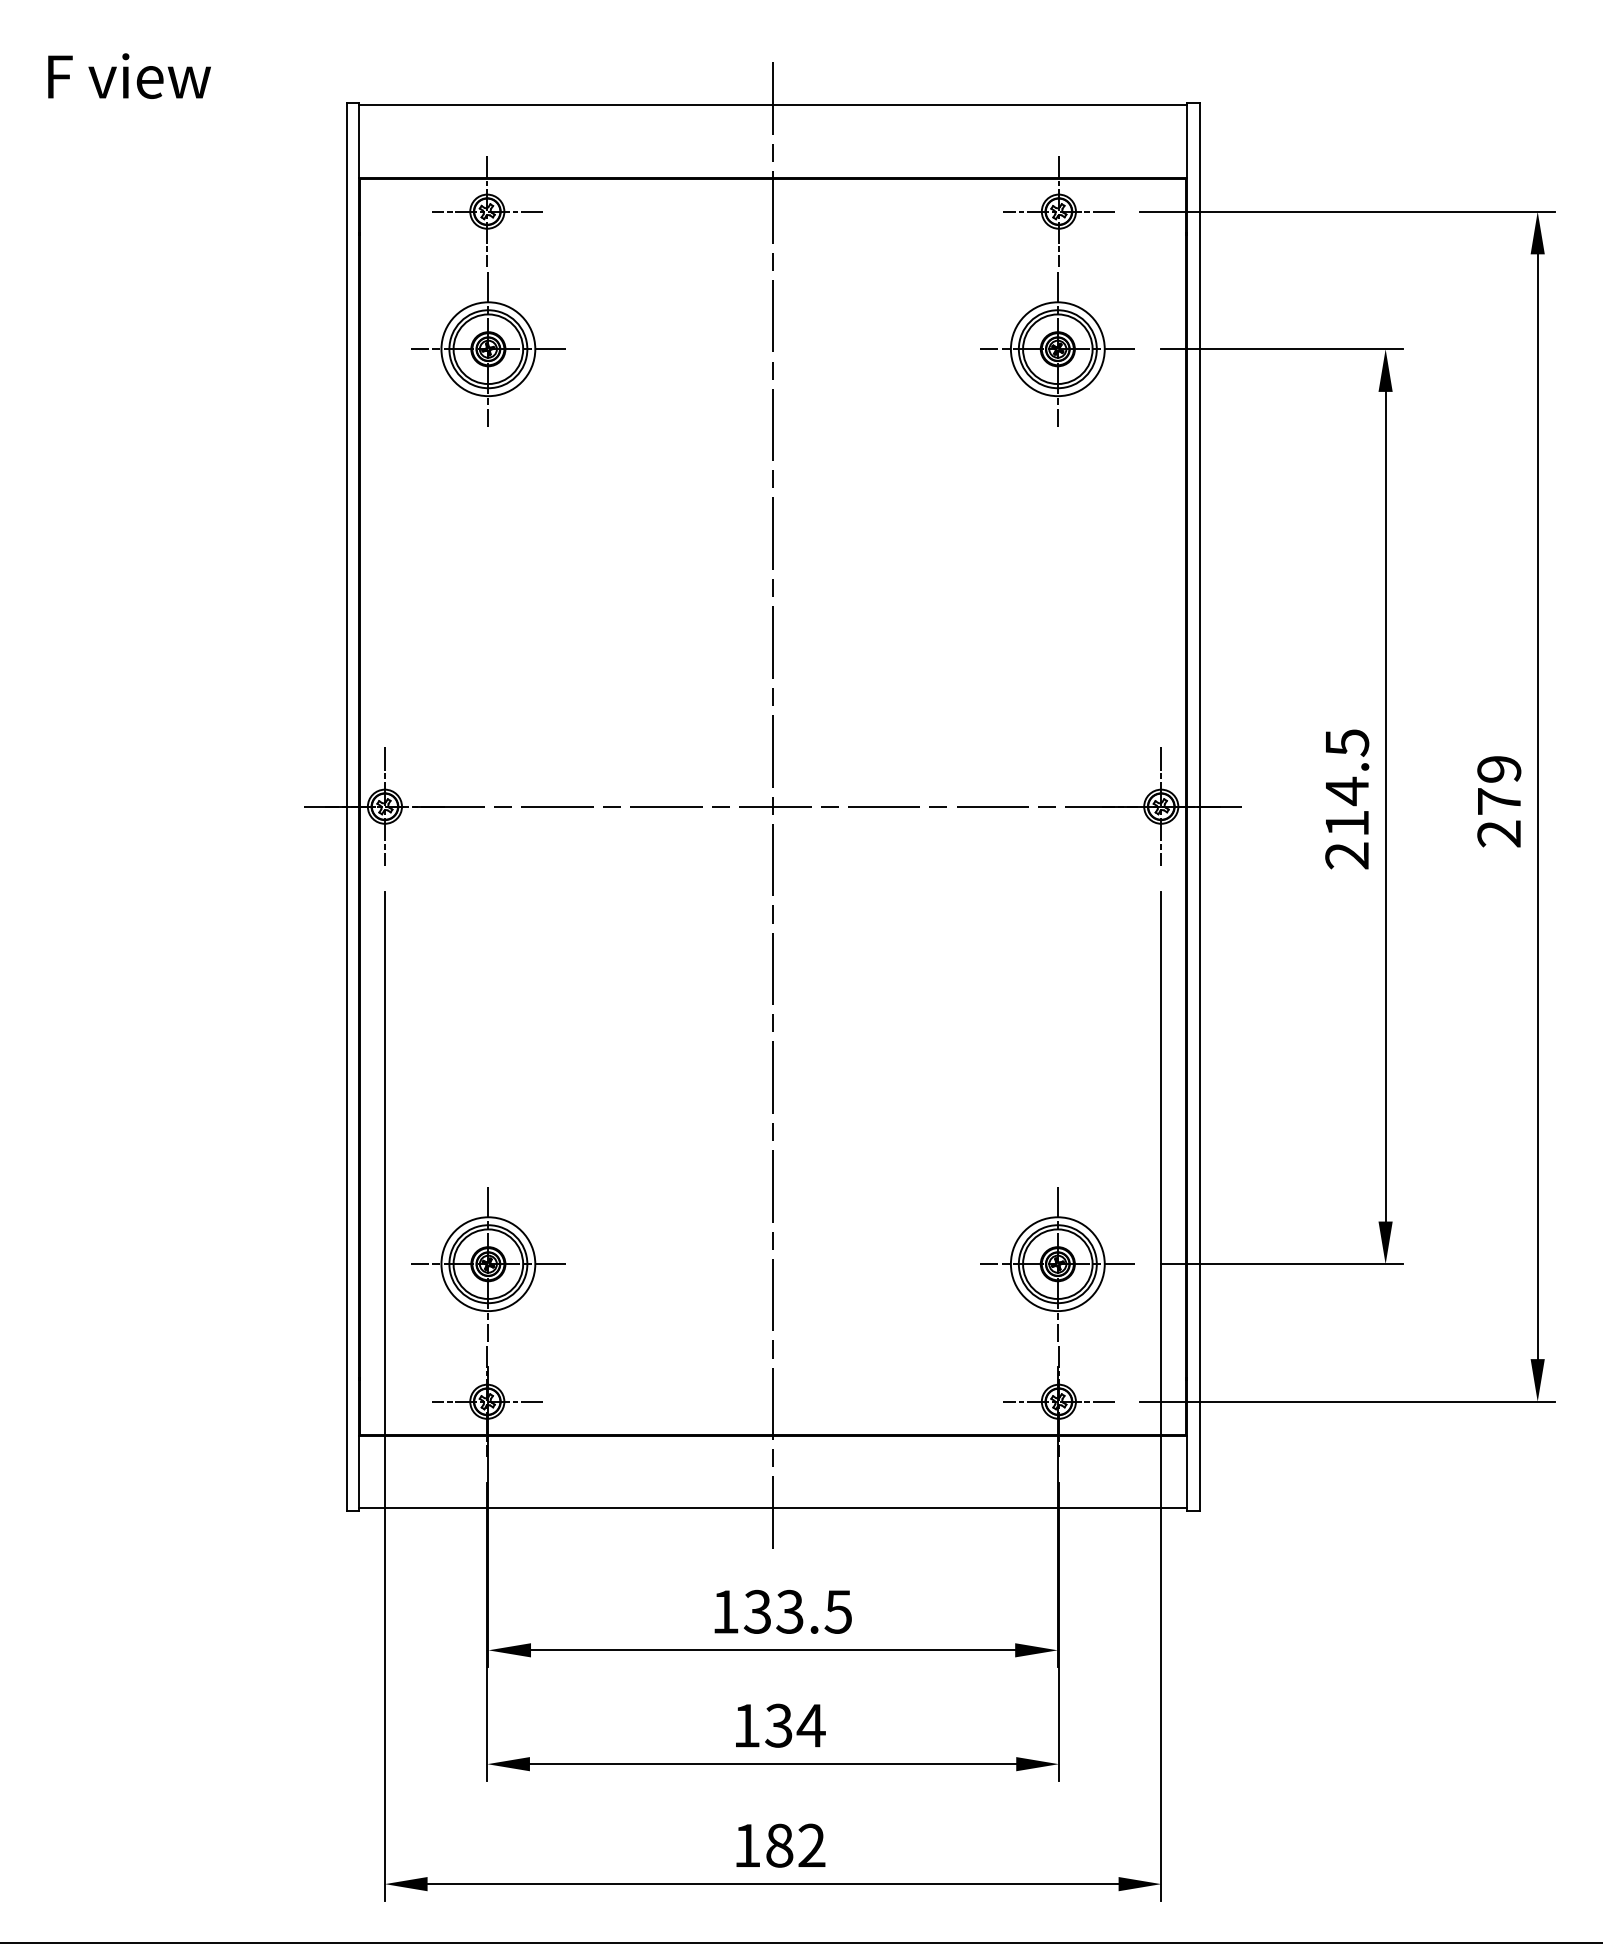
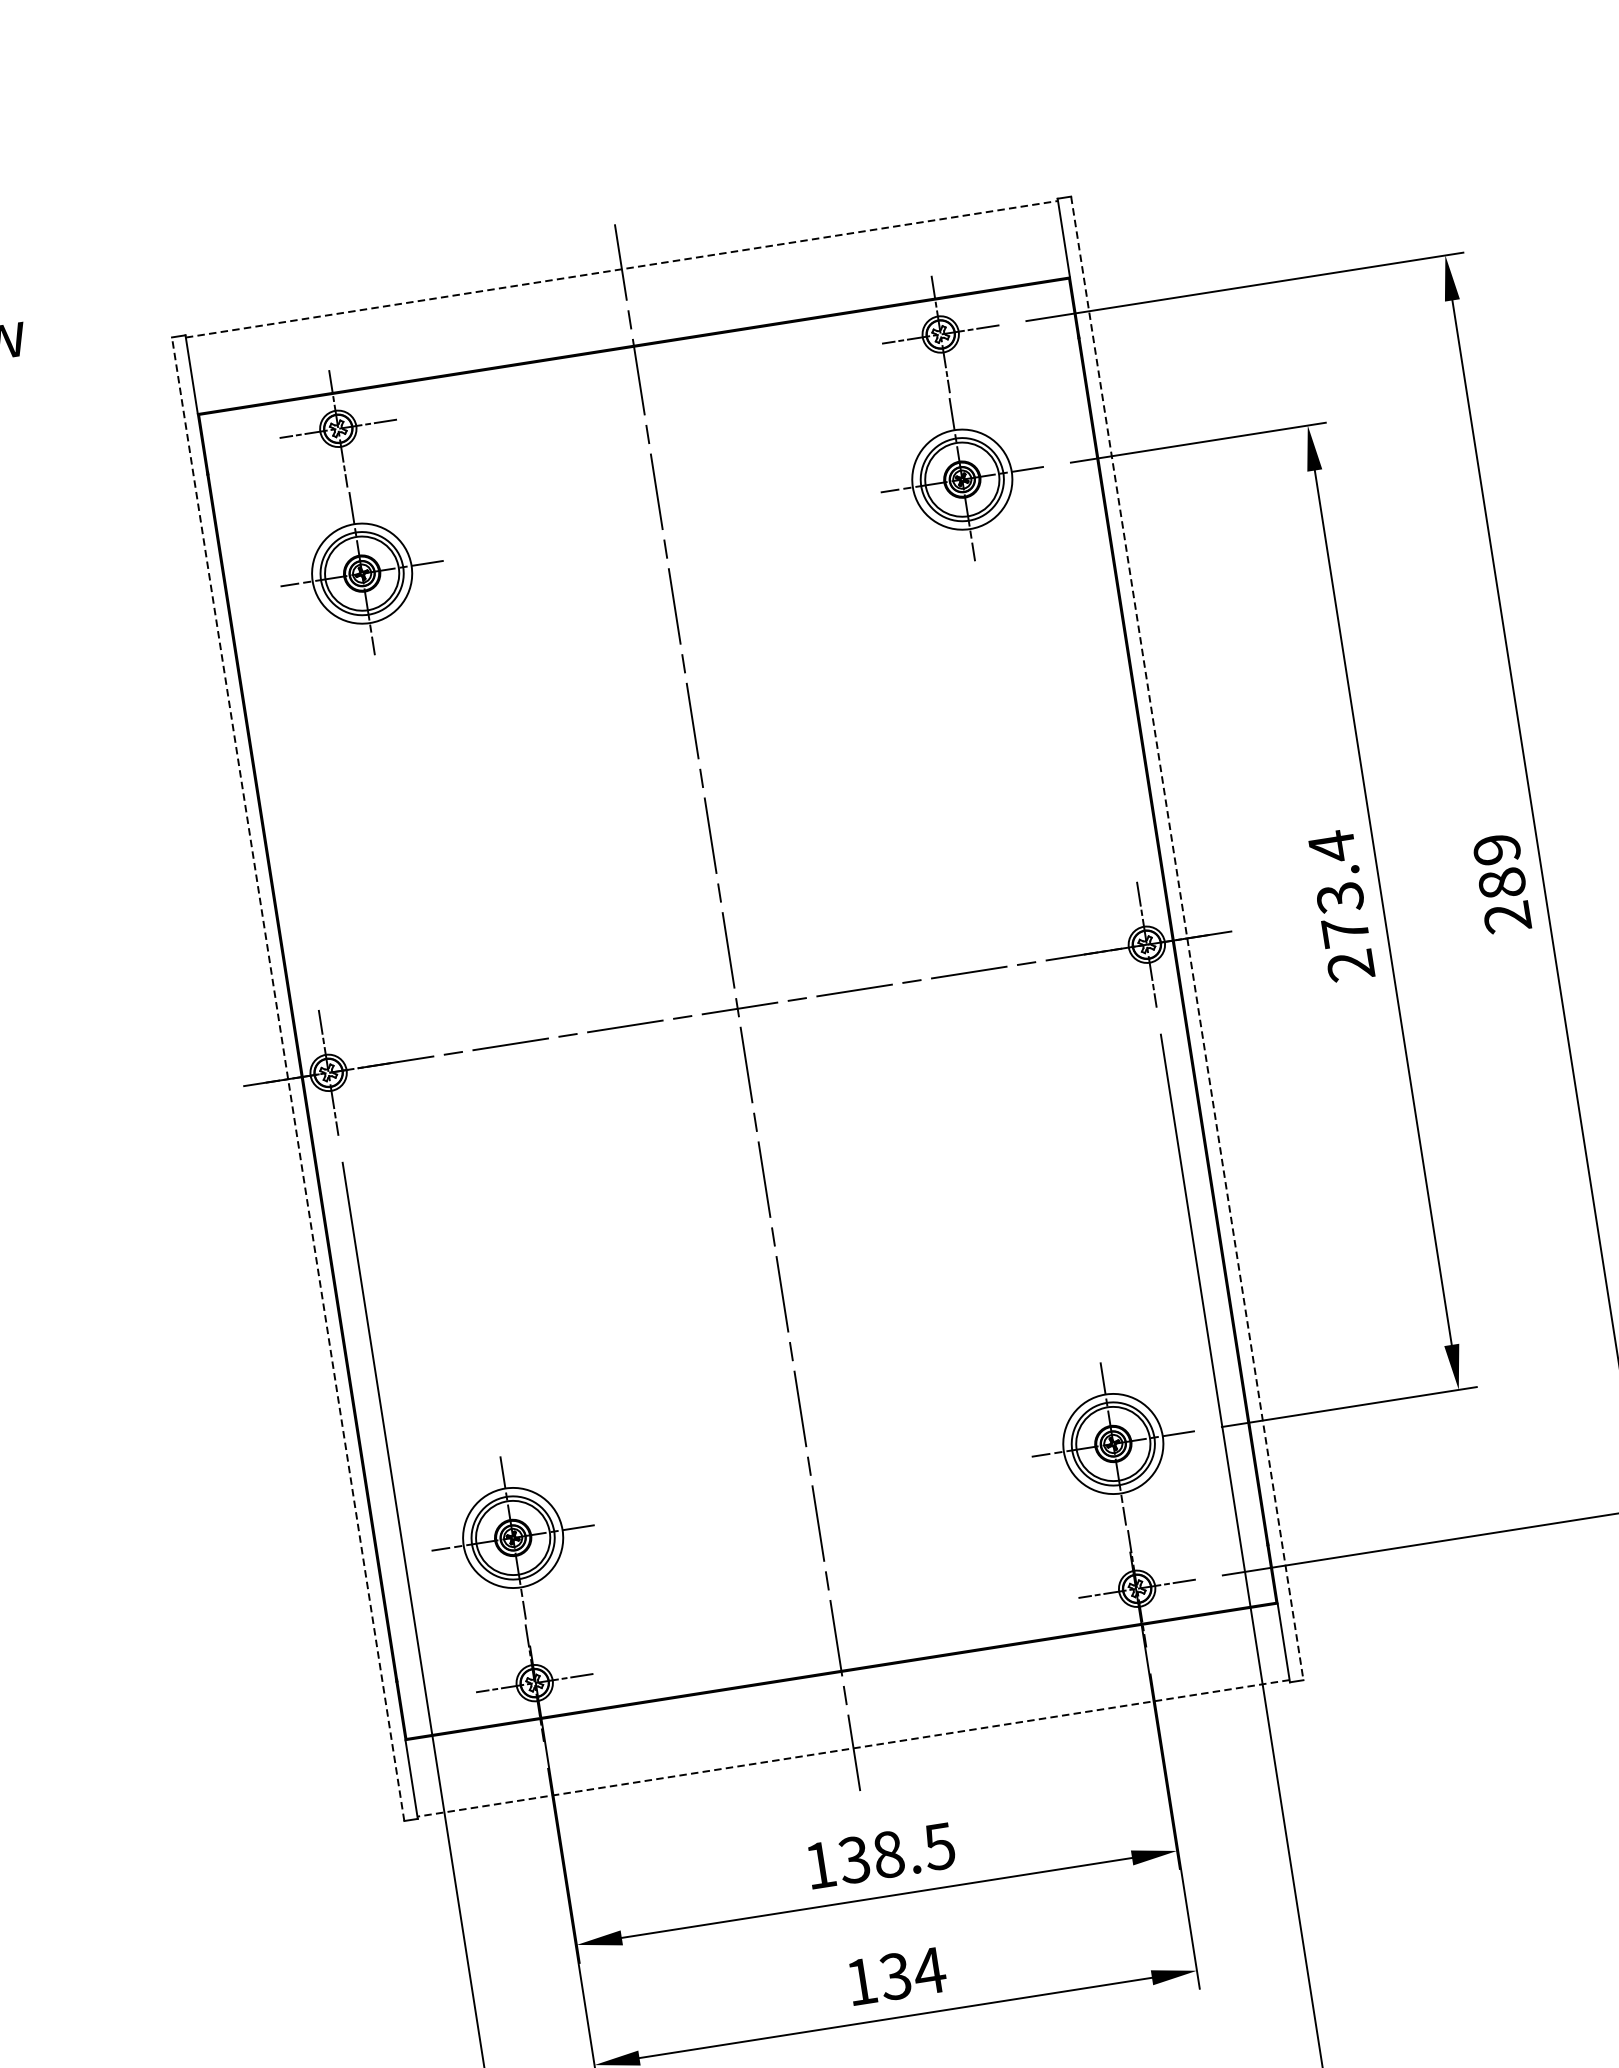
line: (773, 105) -> (622, 269), solid -> dashed
text: (1347, 782) -> (1339, 888), 214.5 -> 273.4
text: (1499, 801) -> (1502, 883), 279 -> 289
line: (346, 806) -> (288, 1078), solid -> dashed
line: (1199, 806) -> (1187, 938), solid -> dashed
line: (773, 1508) -> (853, 1748), solid -> dashed
text: (789, 1611) -> (887, 1854), 133.5 -> 138.5

